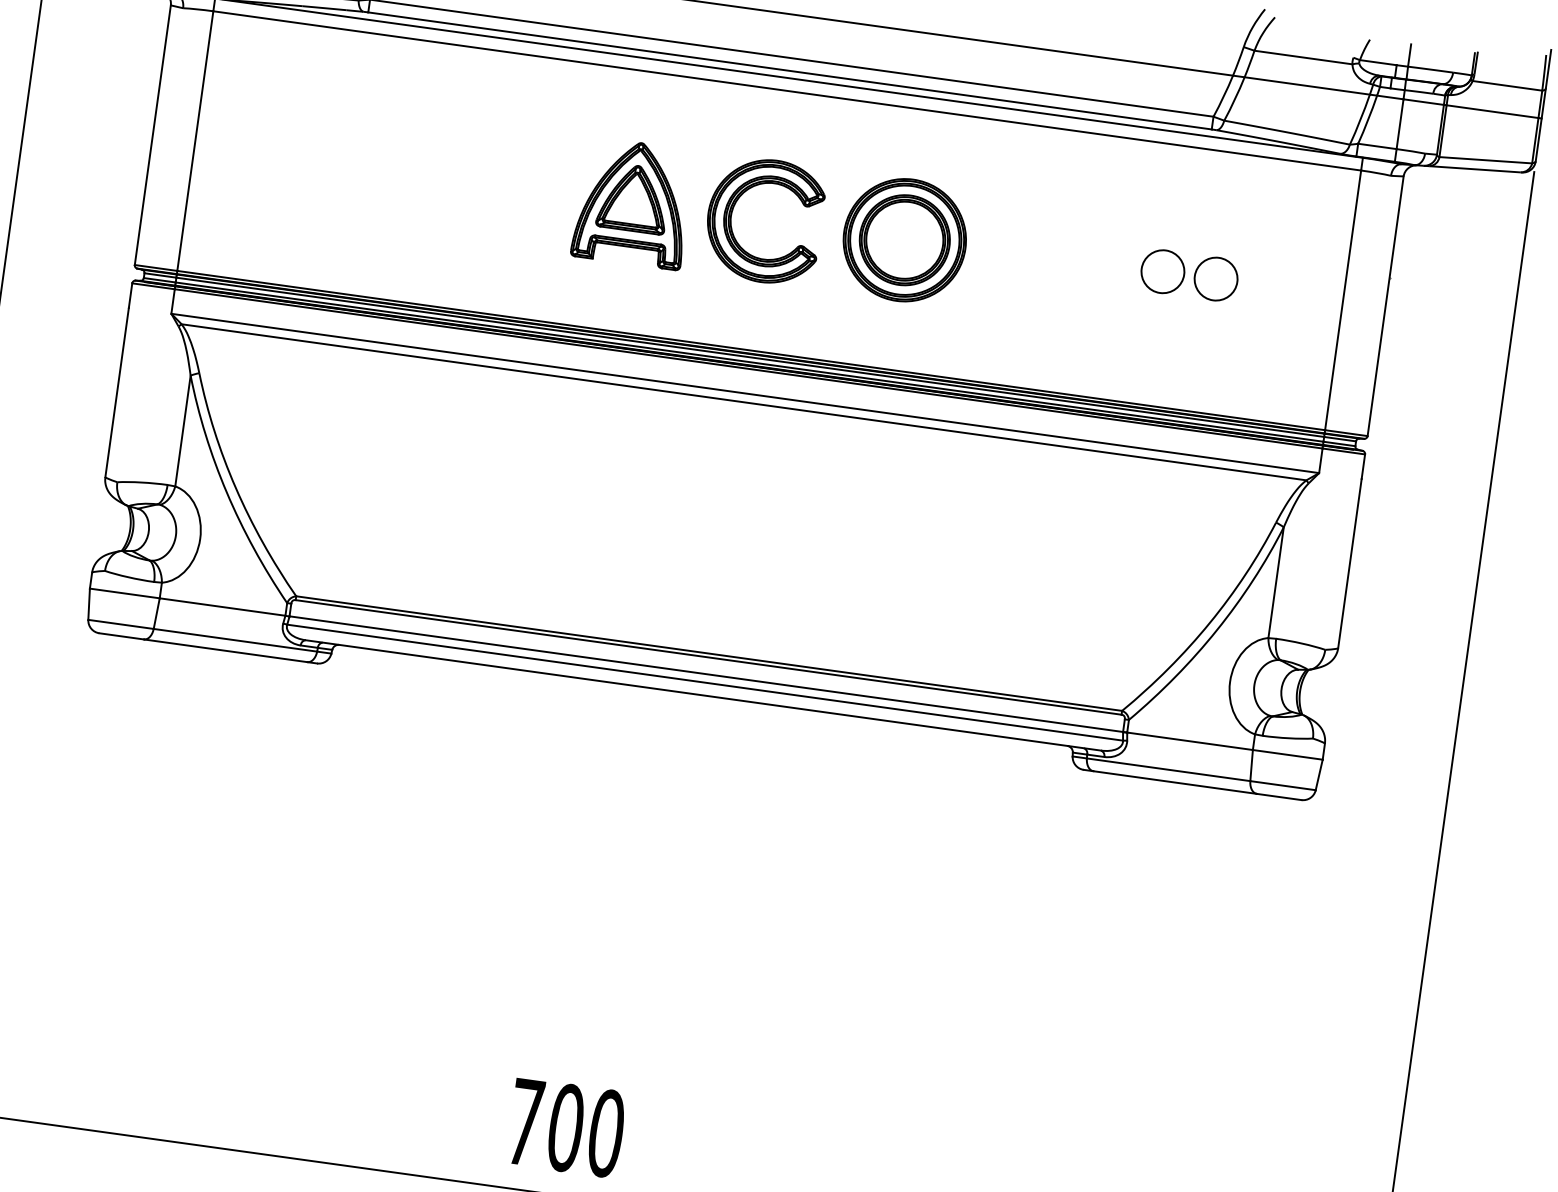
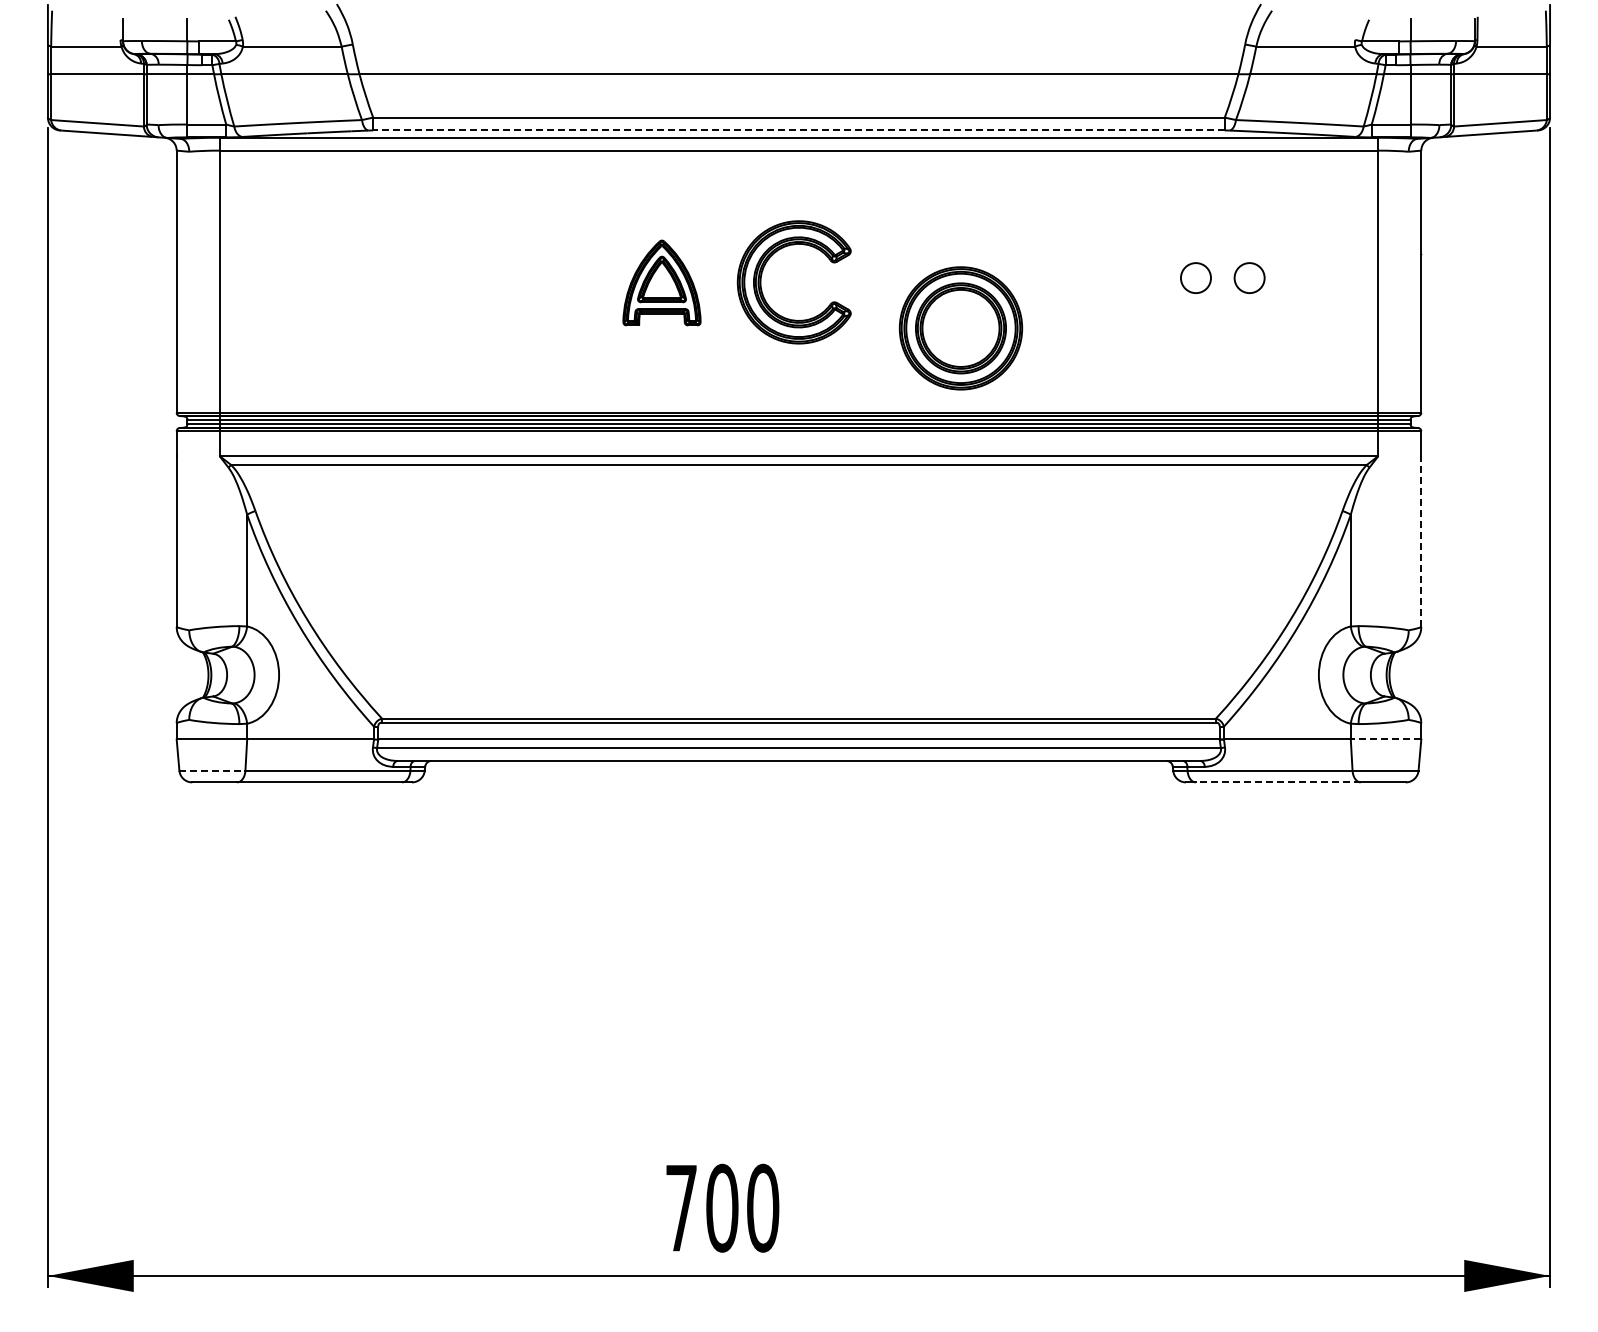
line: (790, 71) -> (799, 130), solid -> dashed
part: (632, 202) -> (661, 282), size x0.7
part: (904, 240) -> (960, 328), moved
circle: (1162, 271) -> (1195, 277), size x0.7
circle: (1216, 278) -> (1249, 277), size x0.7
line: (1350, 562) -> (1421, 540), solid -> dashed
line: (121, 624) -> (212, 770), solid -> dashed
line: (1287, 754) -> (1385, 739), solid -> dashed
line: (1175, 782) -> (1278, 782), solid -> dashed

